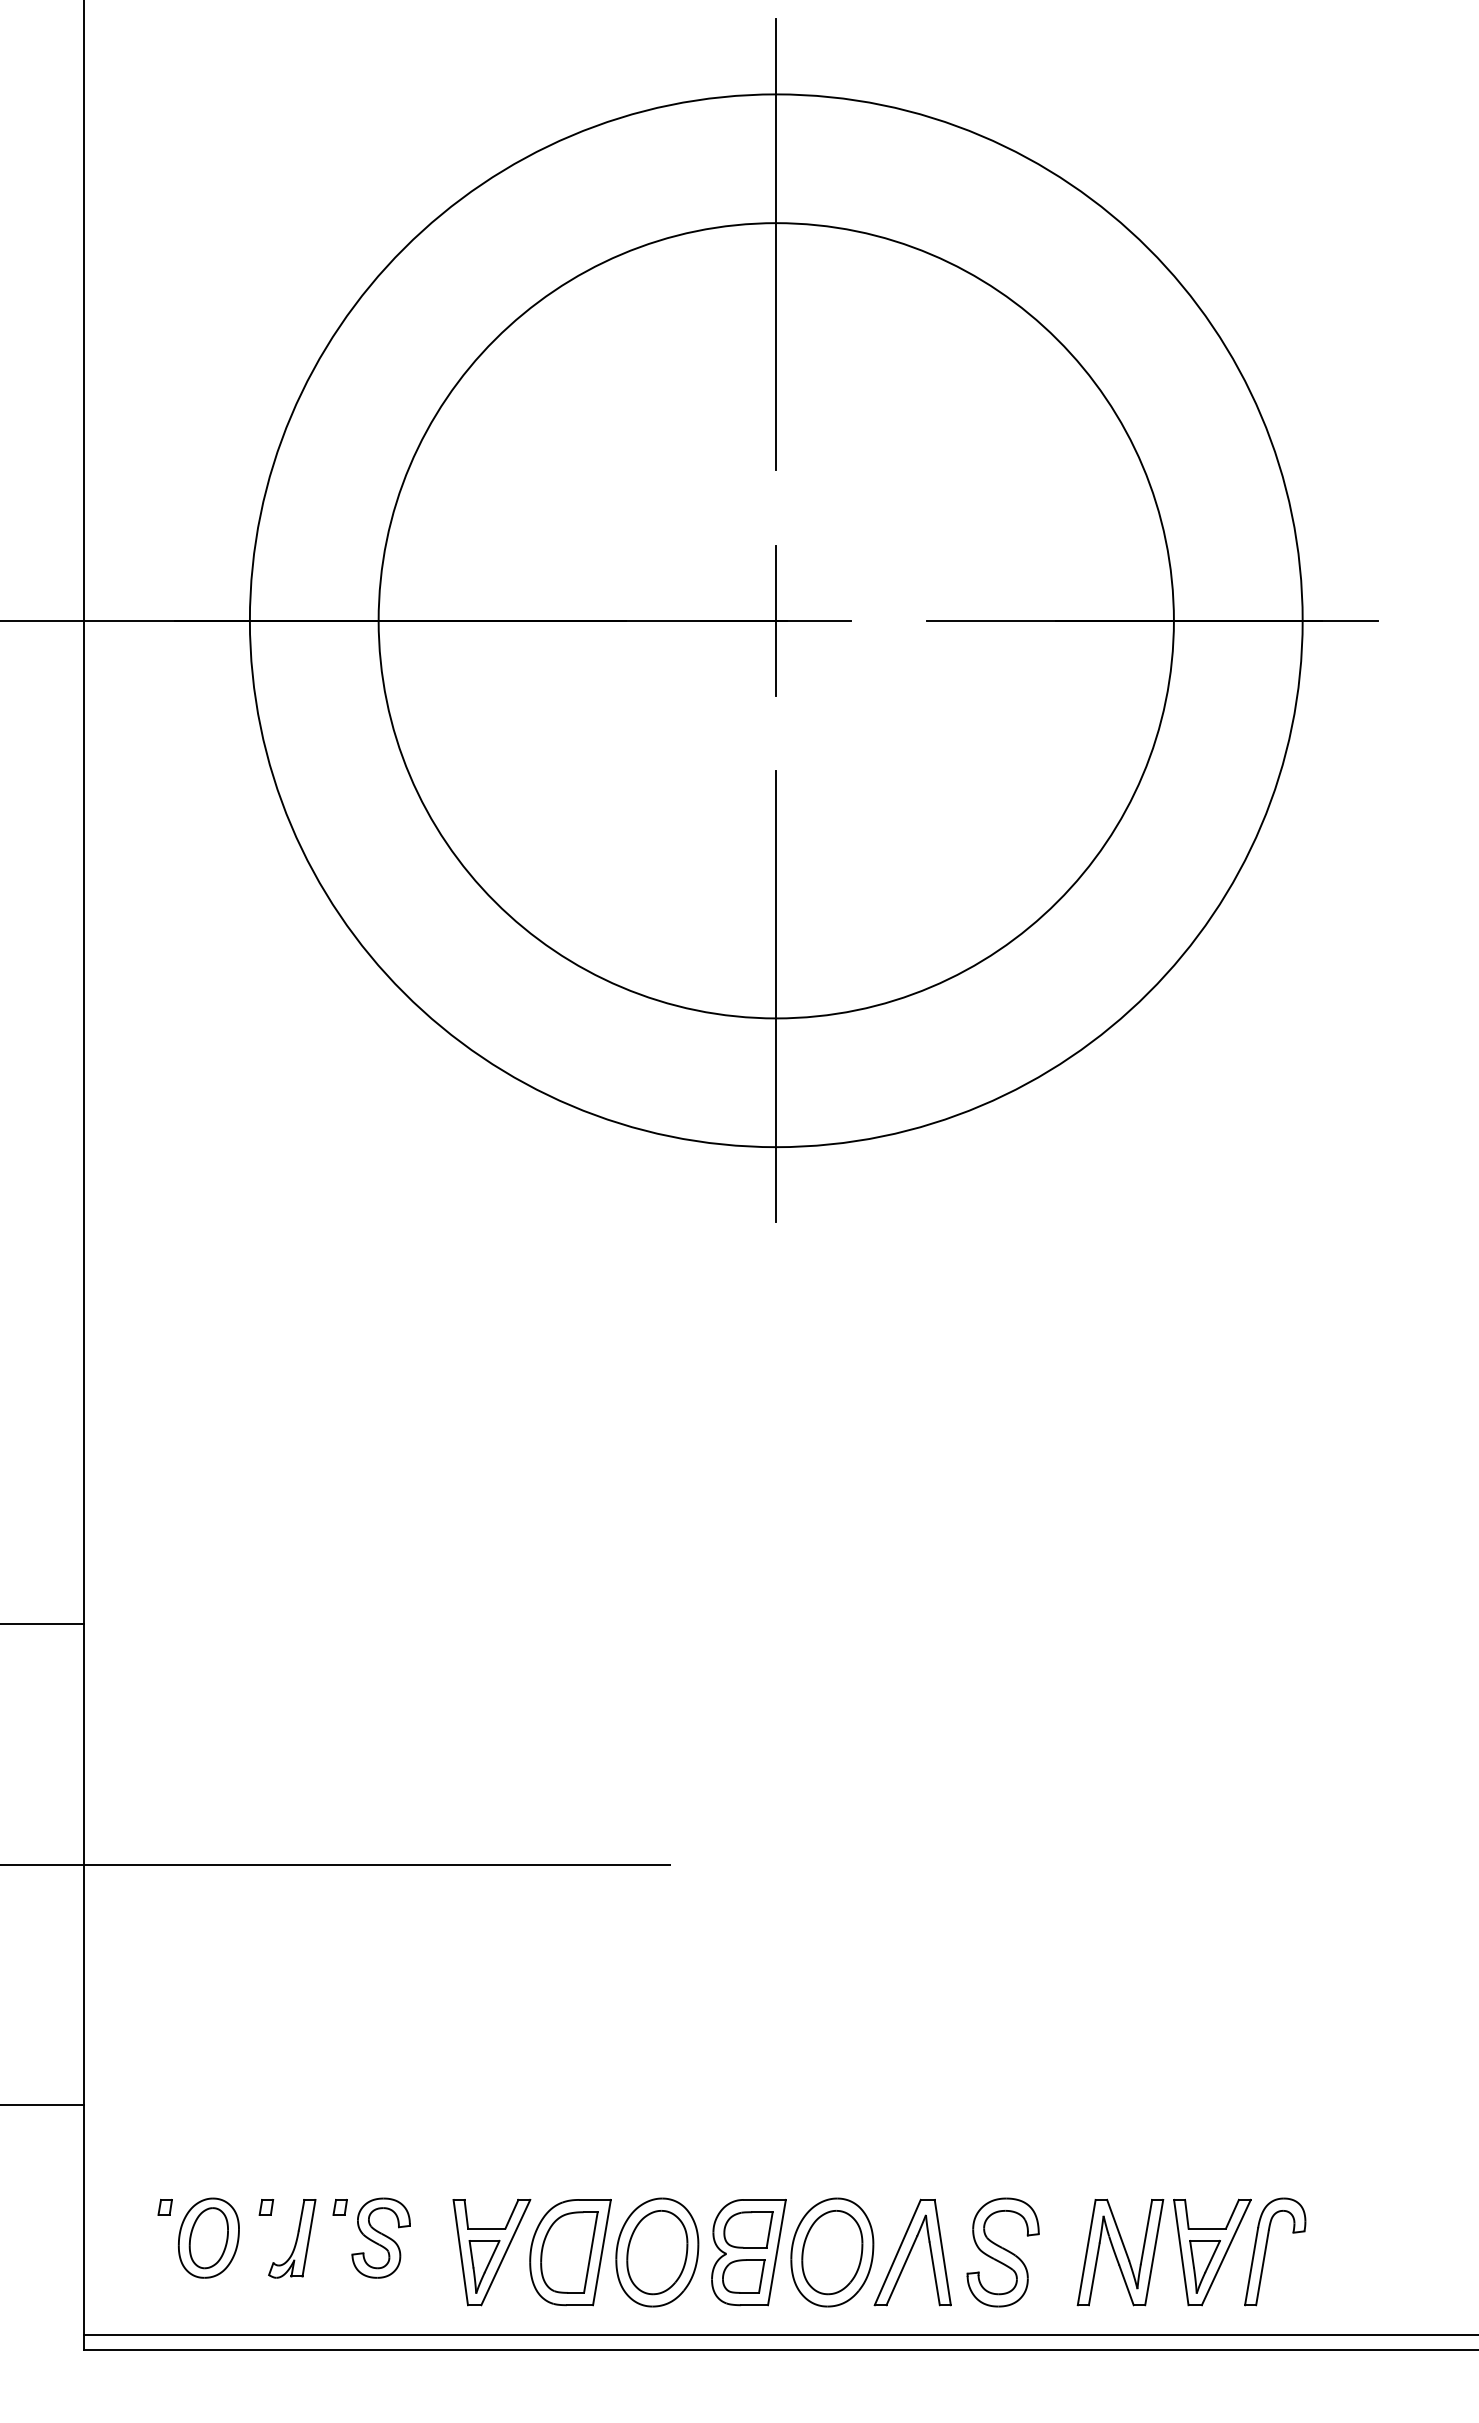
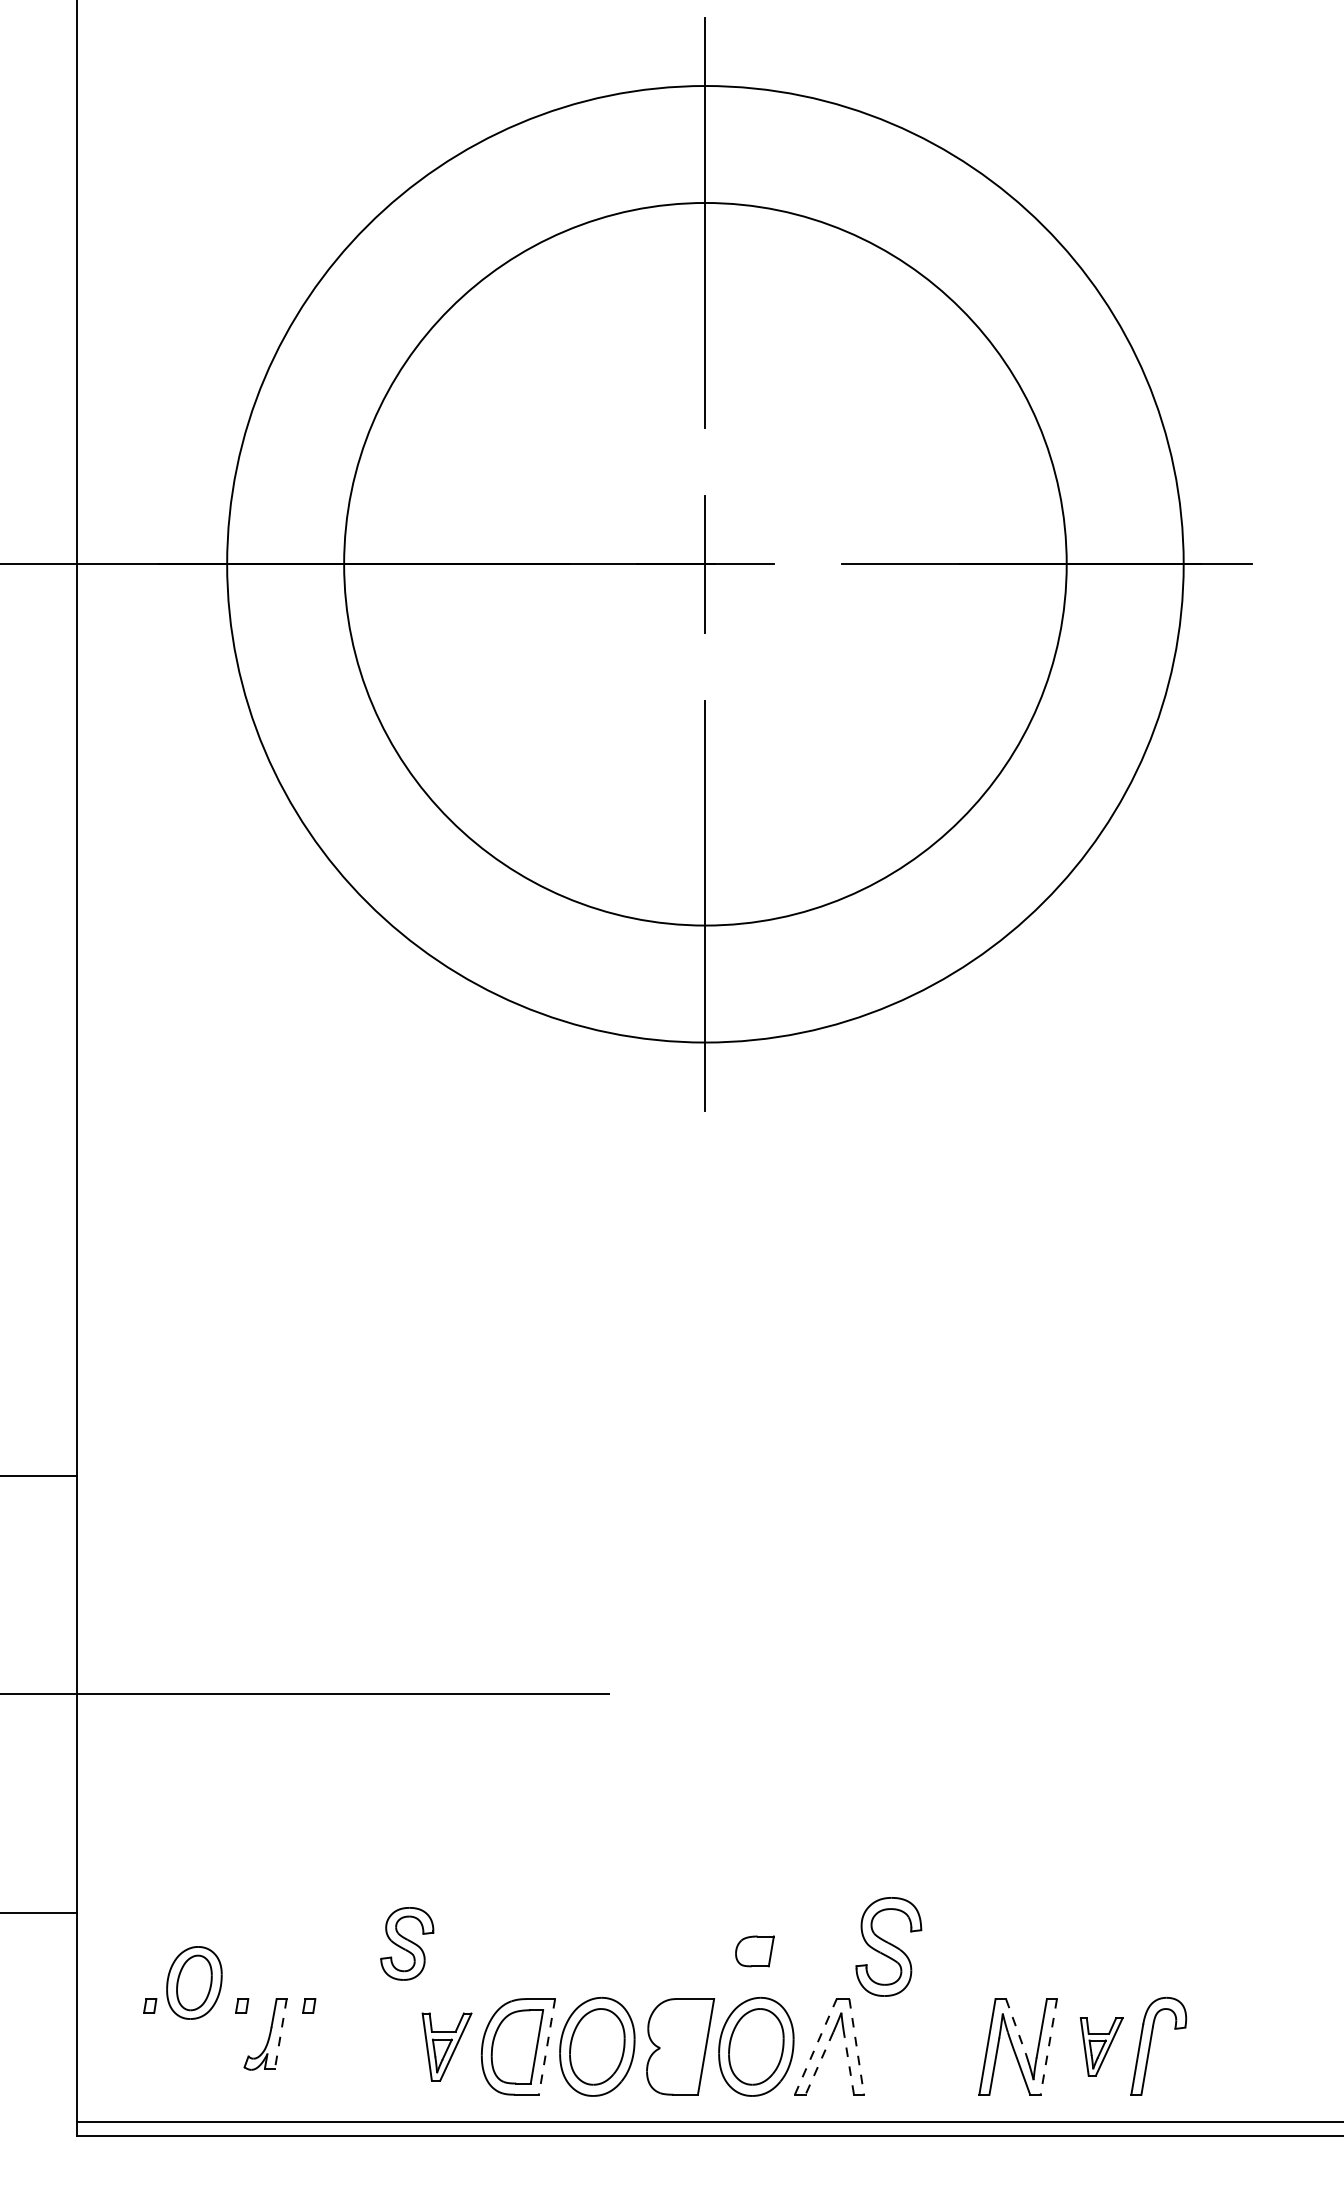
part: (748, 2229) -> (680, 2025), removed
line: (1118, 2230) -> (1016, 2026), solid -> dashed
part: (208, 2237) -> (194, 1982), moved
part: (380, 2237) -> (406, 1943), moved
line: (309, 2238) -> (281, 2034), solid -> dashed
part: (491, 2252) -> (446, 2046), size x0.7
line: (897, 2252) -> (815, 2046), solid -> dashed
part: (1002, 2252) -> (888, 1946), moved
part: (1212, 2252) -> (1101, 2046), size x0.6
line: (601, 2253) -> (546, 2047), solid -> dashed
line: (942, 2253) -> (856, 2047), solid -> dashed
line: (1154, 2253) -> (1049, 2047), solid -> dashed
line: (901, 2270) -> (819, 2063), solid -> dashed
line: (934, 2273) -> (849, 2065), solid -> dashed
part: (743, 2276) -> (754, 1951), moved

